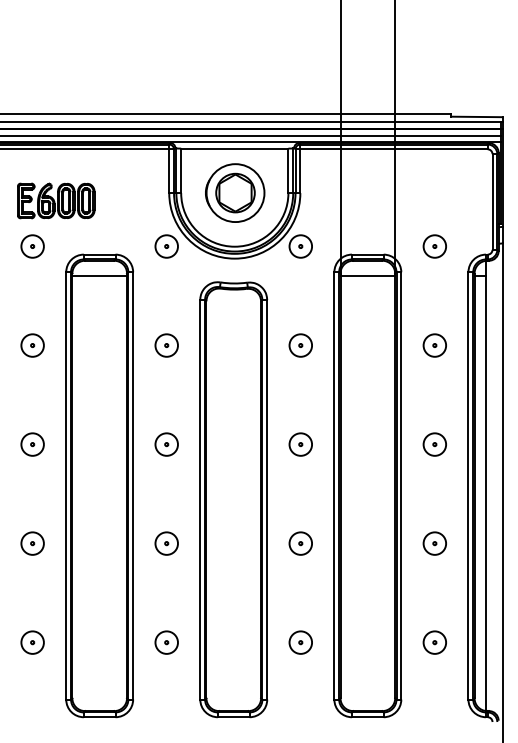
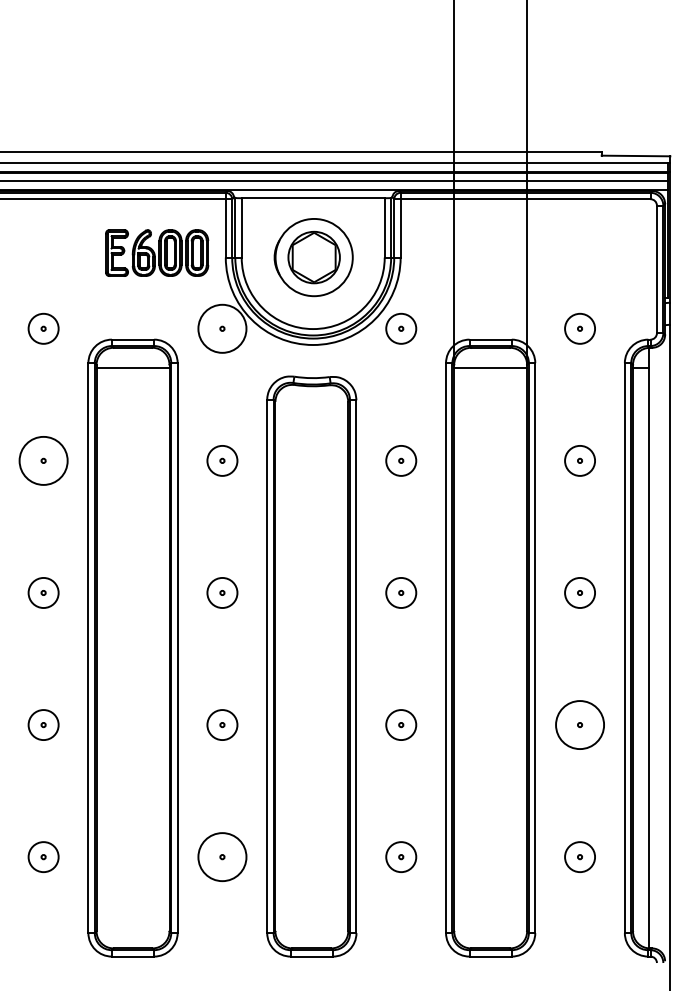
part: (56, 200) -> (157, 252), moved
circle: (166, 246) -> (222, 328), size x1.6
circle: (32, 345) -> (43, 460), size x1.6
circle: (435, 543) -> (580, 725), size x1.6
circle: (166, 642) -> (222, 857), size x1.6

